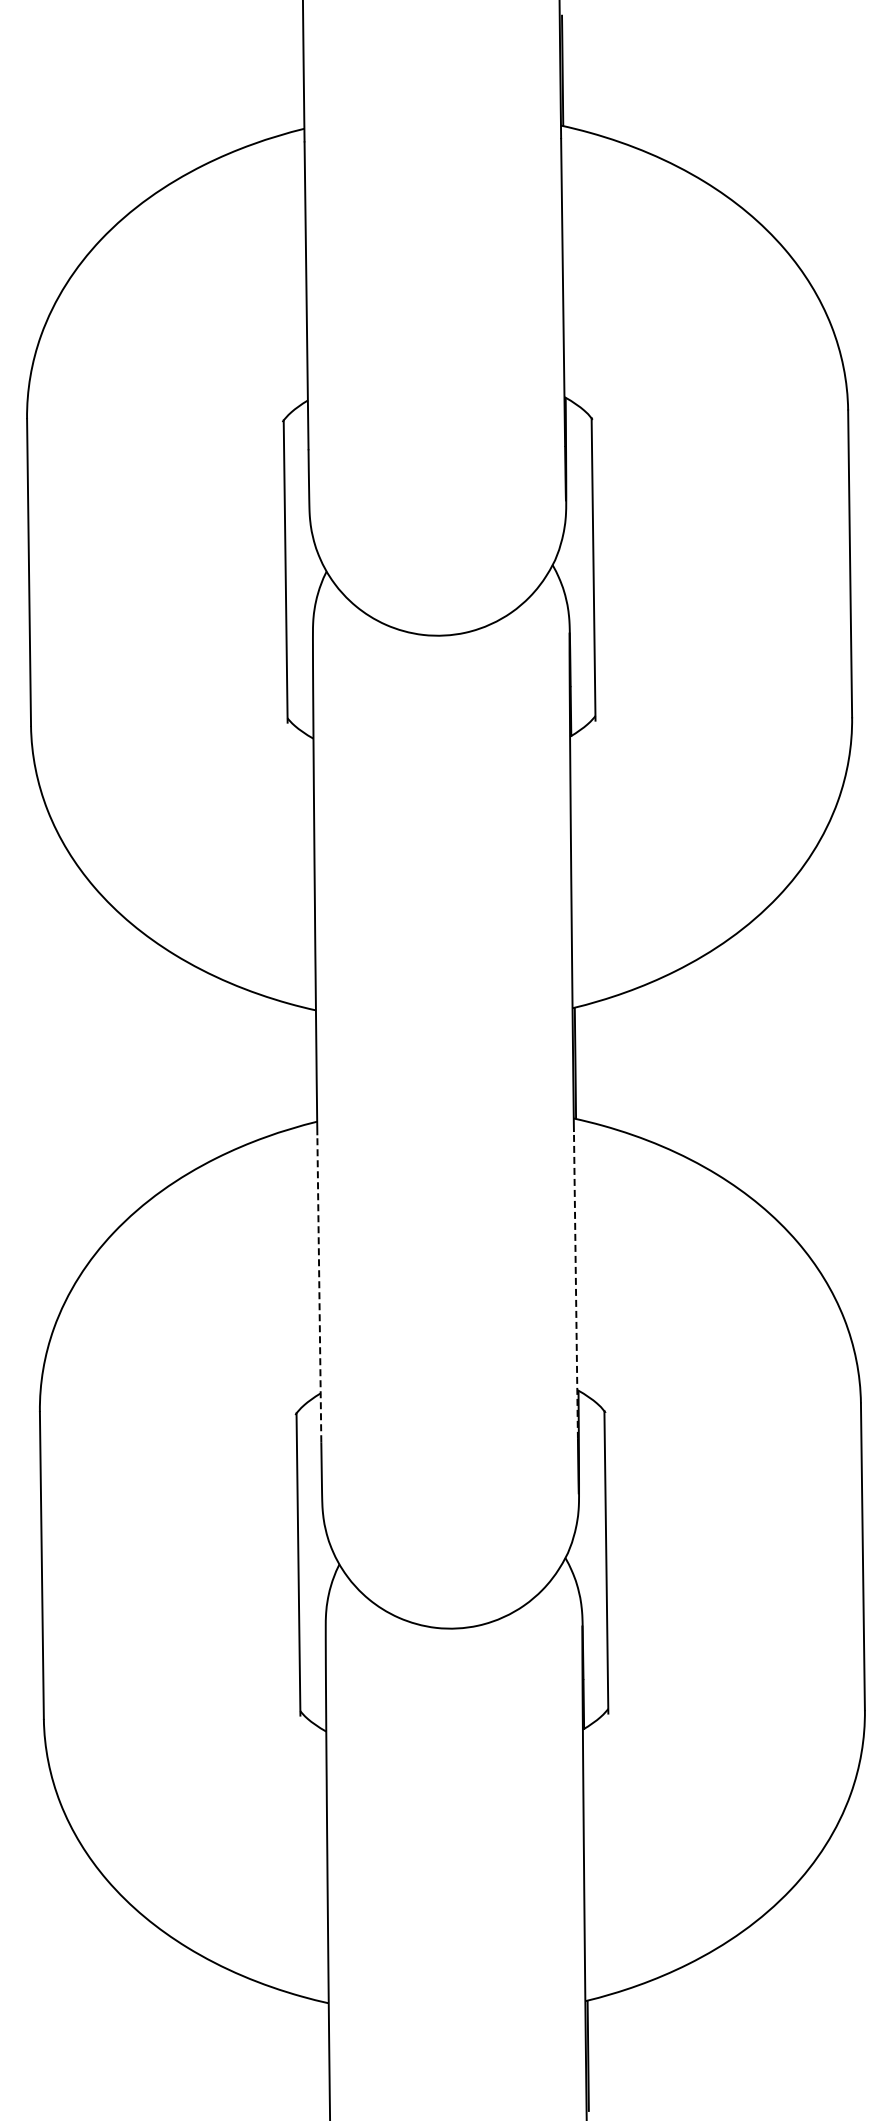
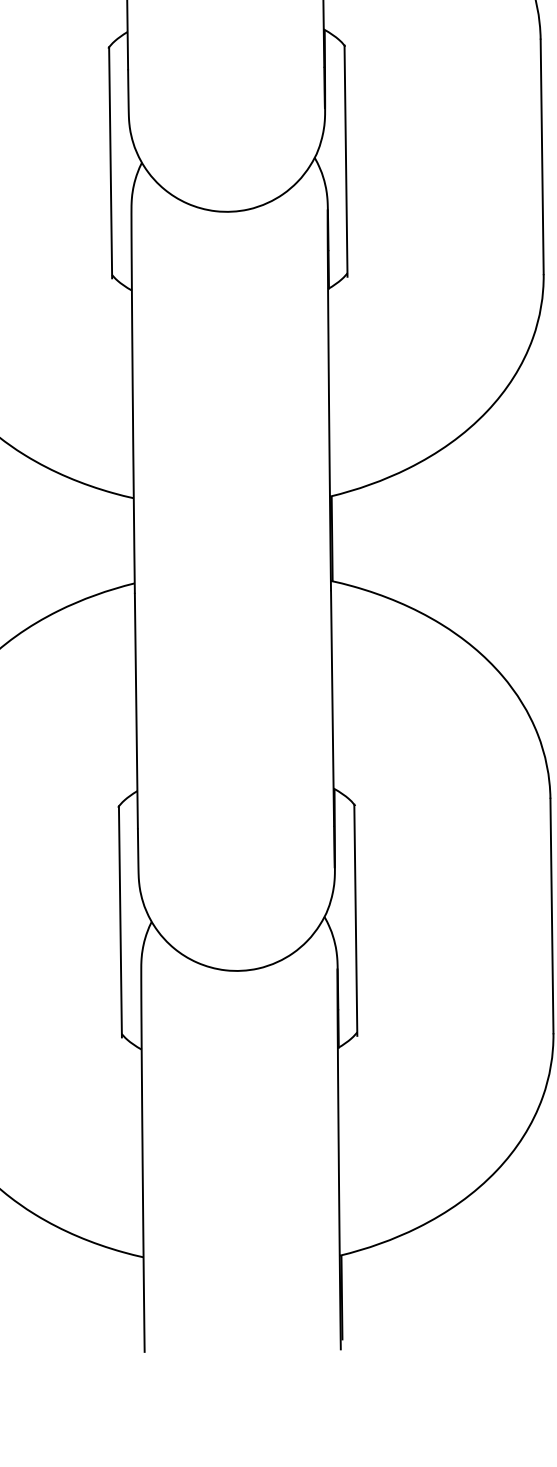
line: (575, 1284) -> (332, 707), dashed -> solid
line: (319, 1288) -> (136, 710), dashed -> solid

